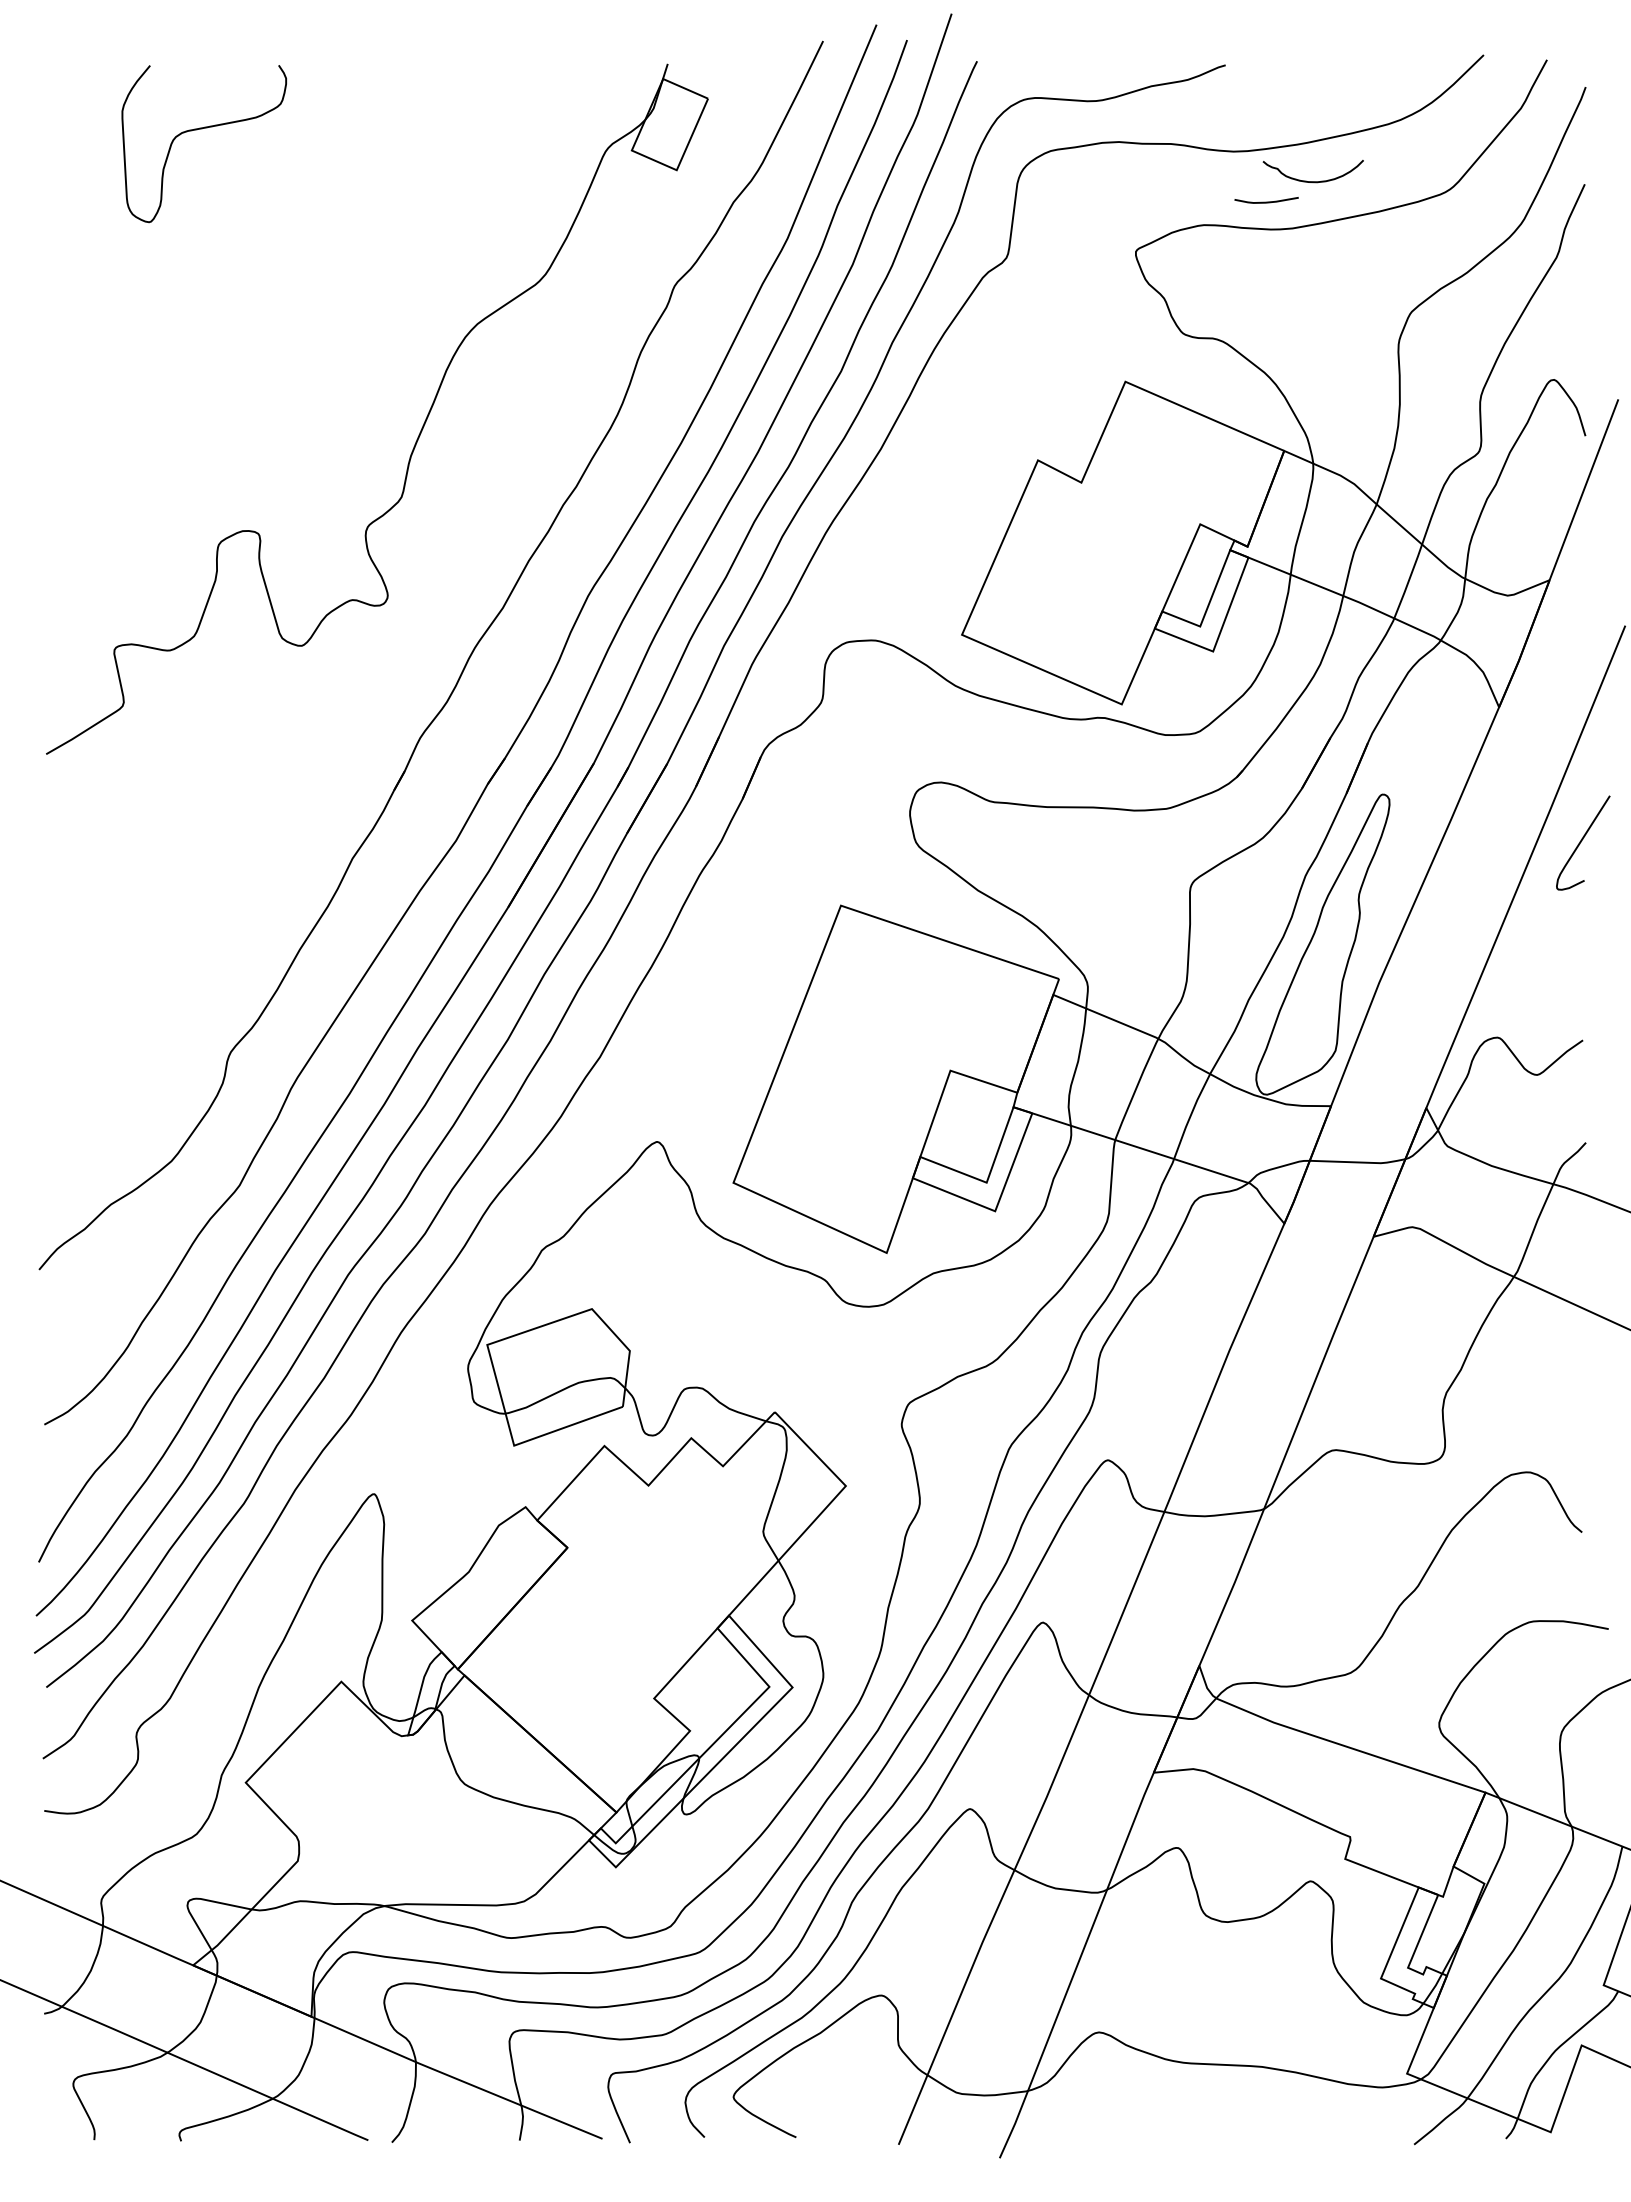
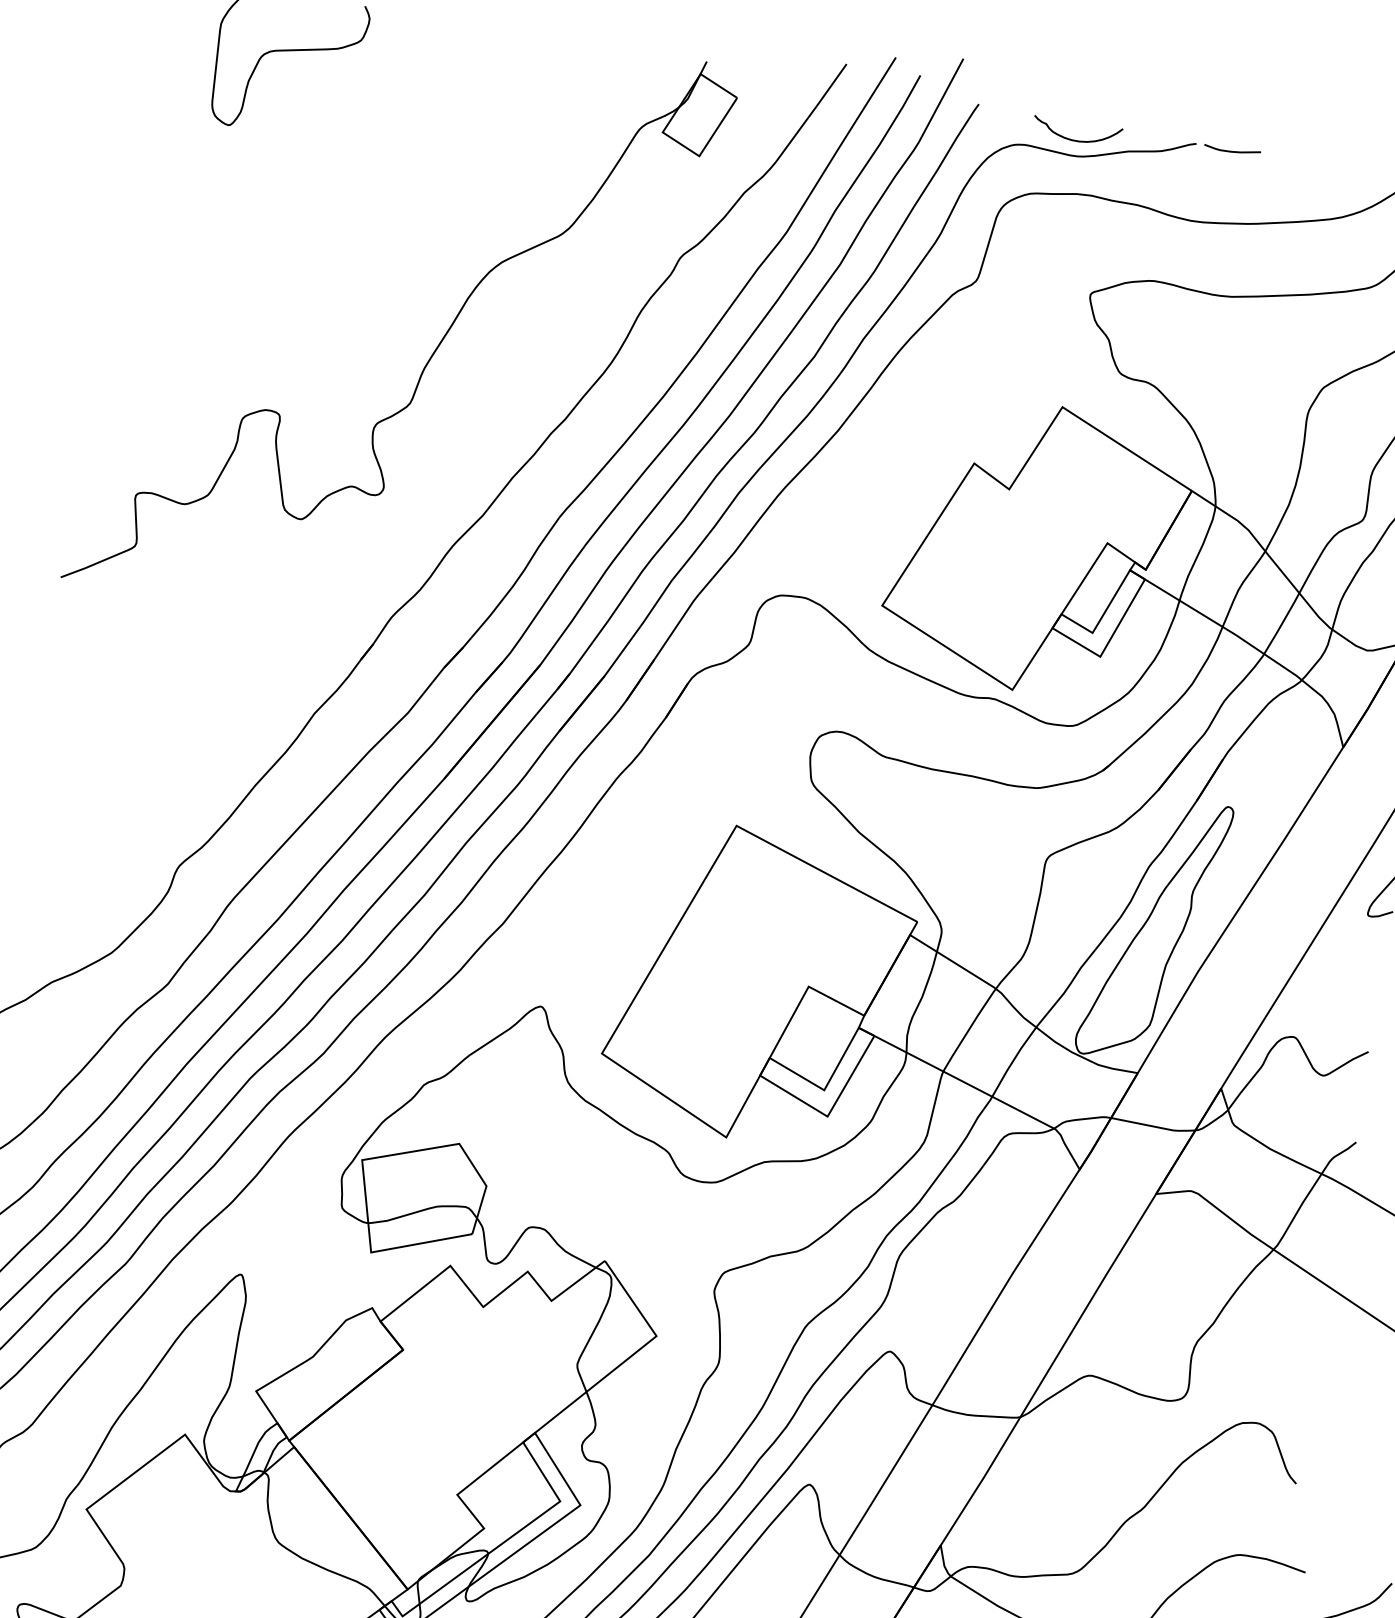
curve: (1312, 181) -> (1075, 140), moved
curve: (1266, 201) -> (1232, 150), moved

